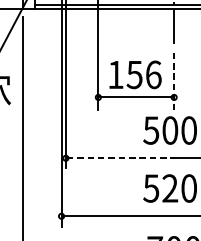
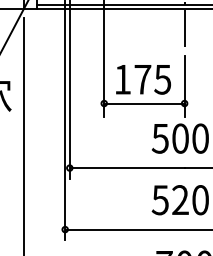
text: (143, 74) -> (152, 79), 156 -> 175
line: (174, 81) -> (184, 86), dashed -> solid
line: (120, 158) -> (127, 168), dashed -> solid

